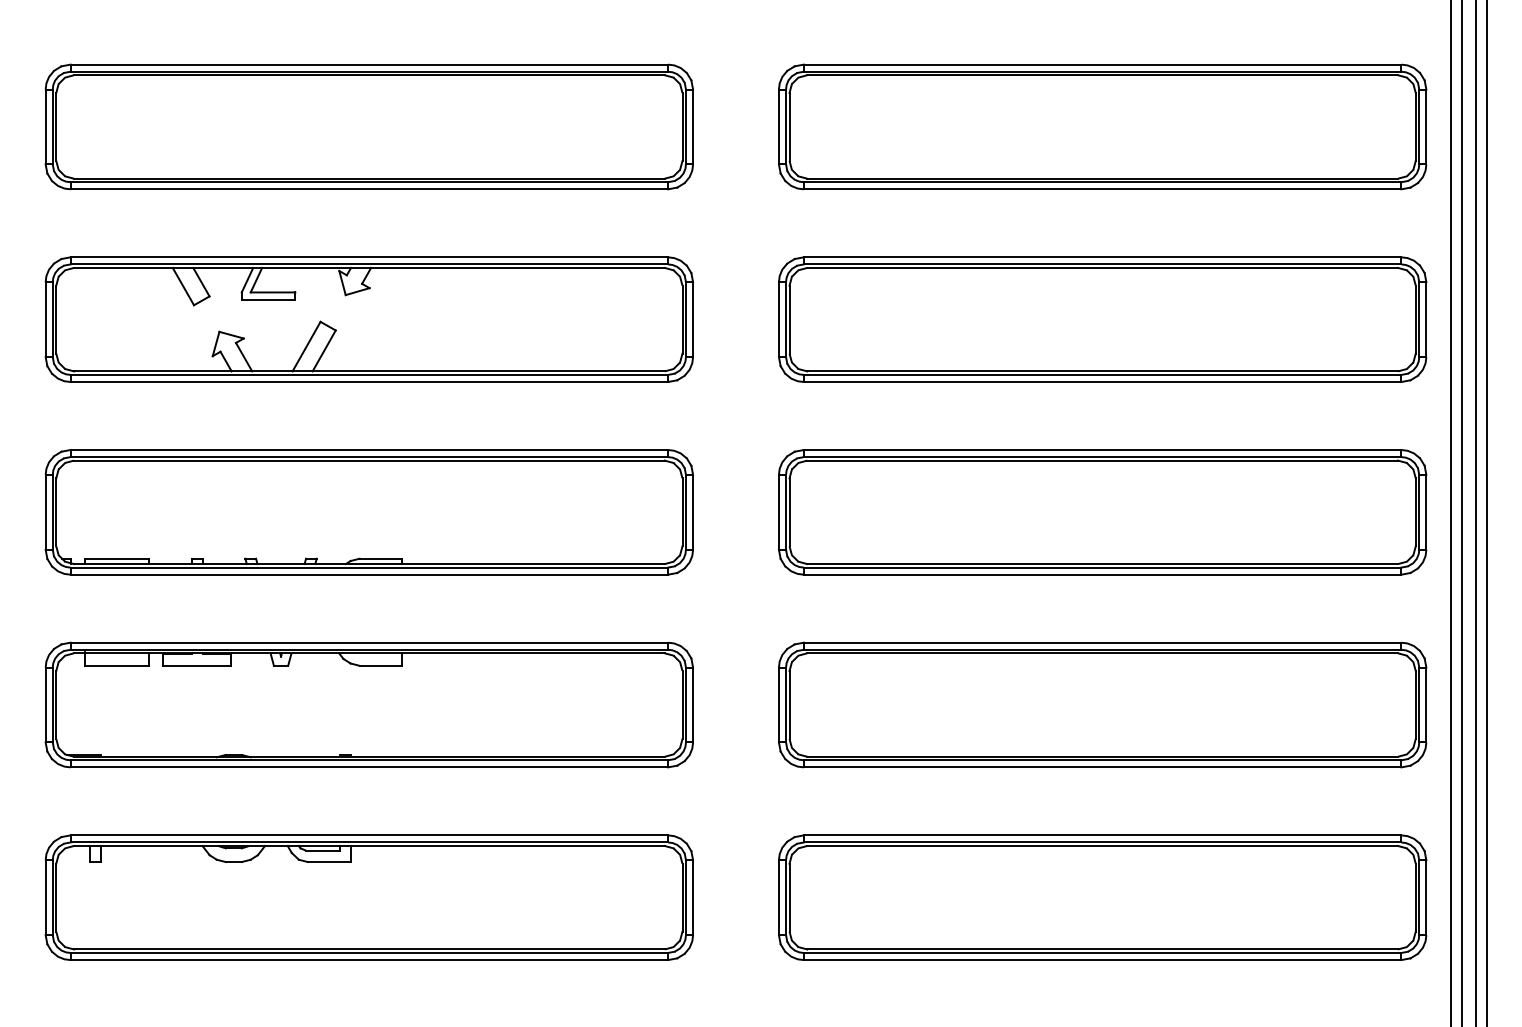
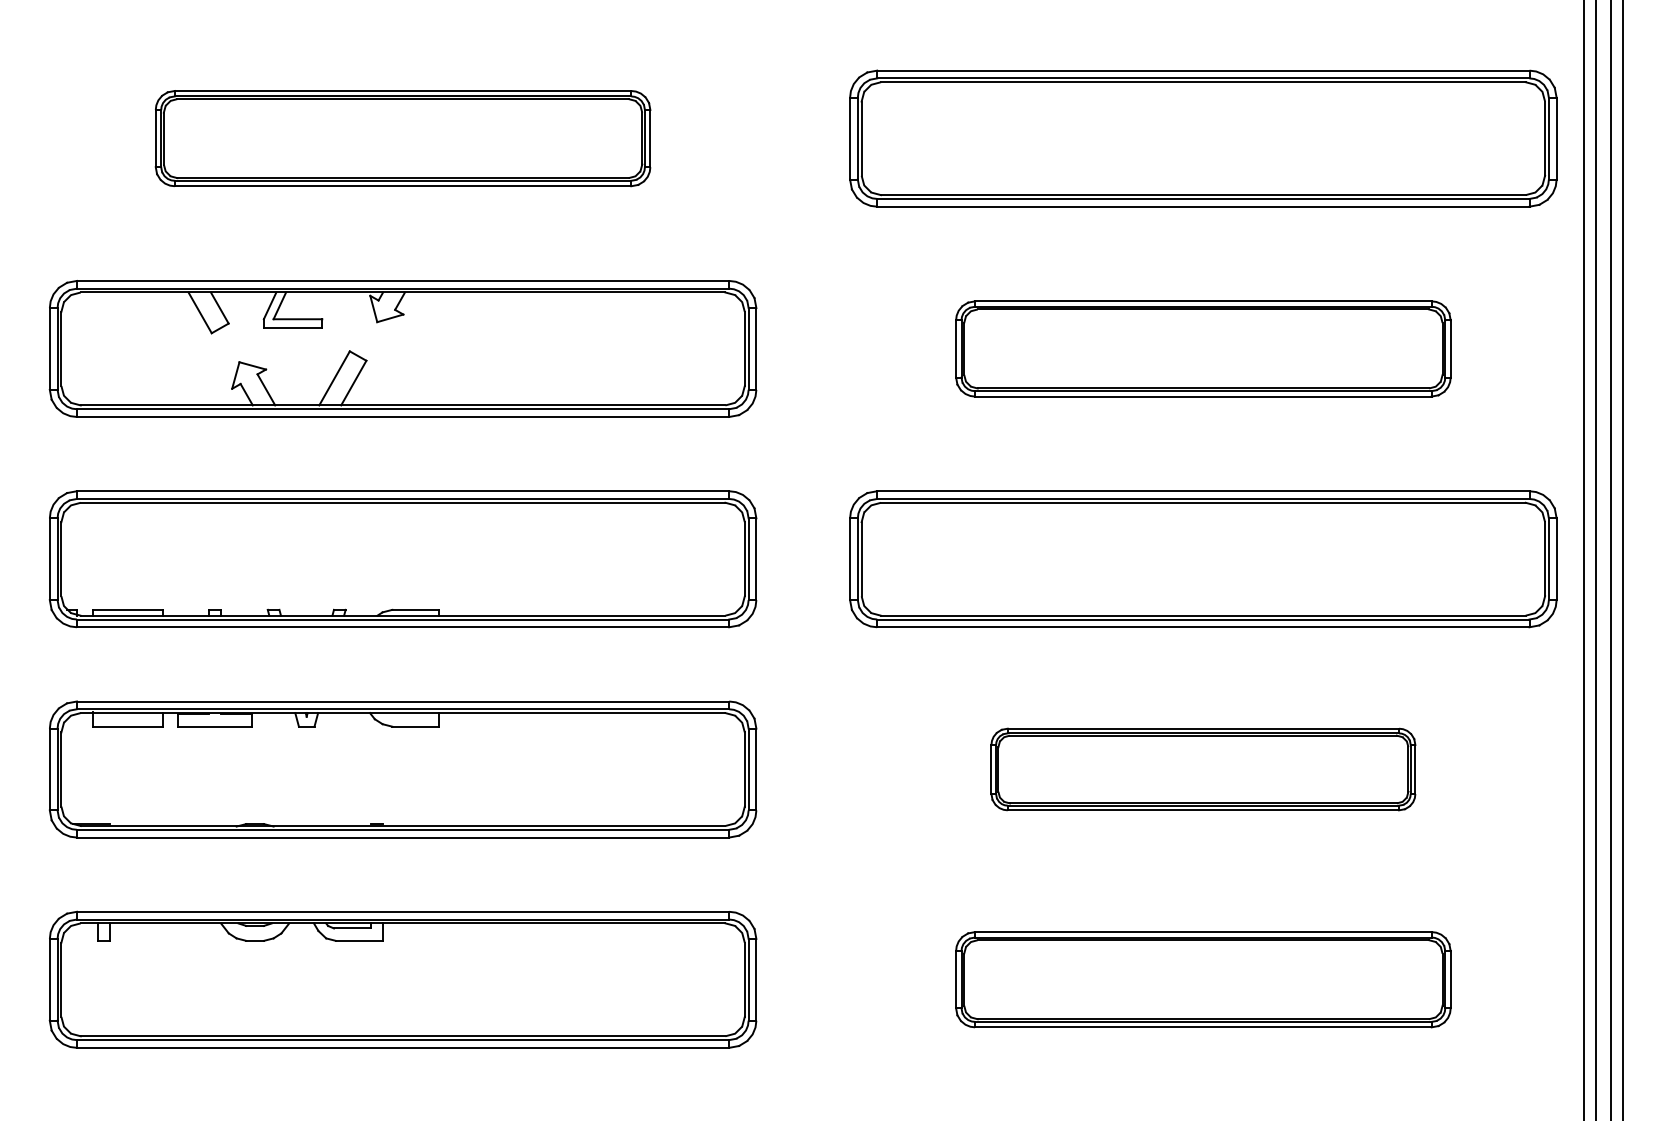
part: (368, 126) -> (402, 138), size x0.7
part: (1102, 319) -> (1203, 348), size x0.7
part: (1102, 705) -> (1203, 769), size x0.6
part: (1102, 897) -> (1203, 979), size x0.7

